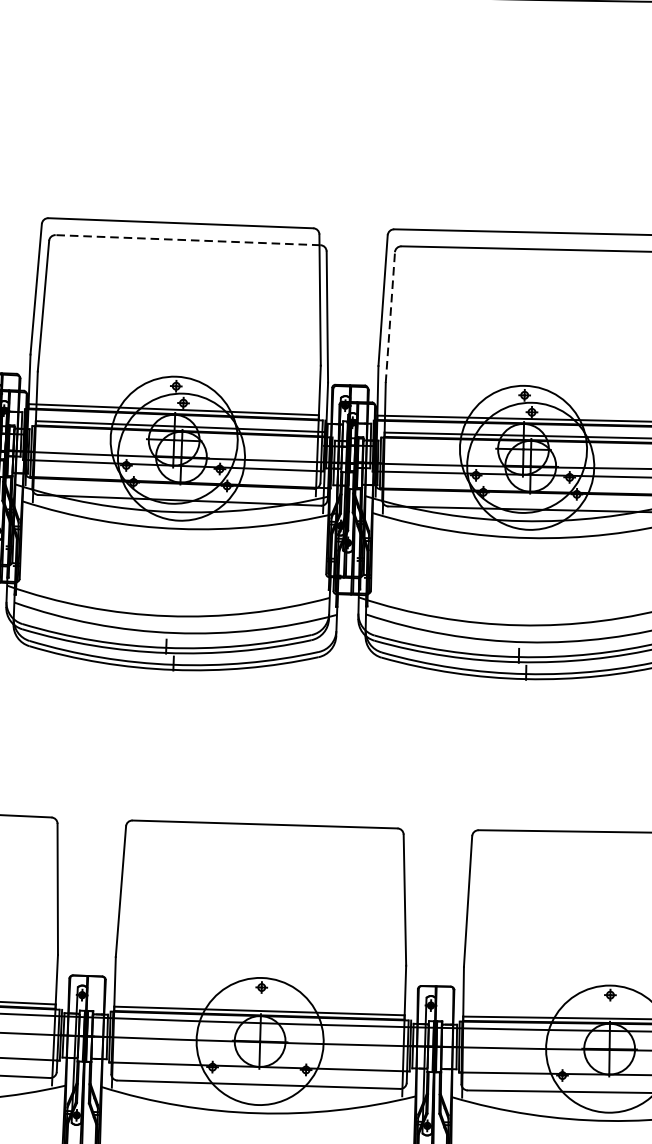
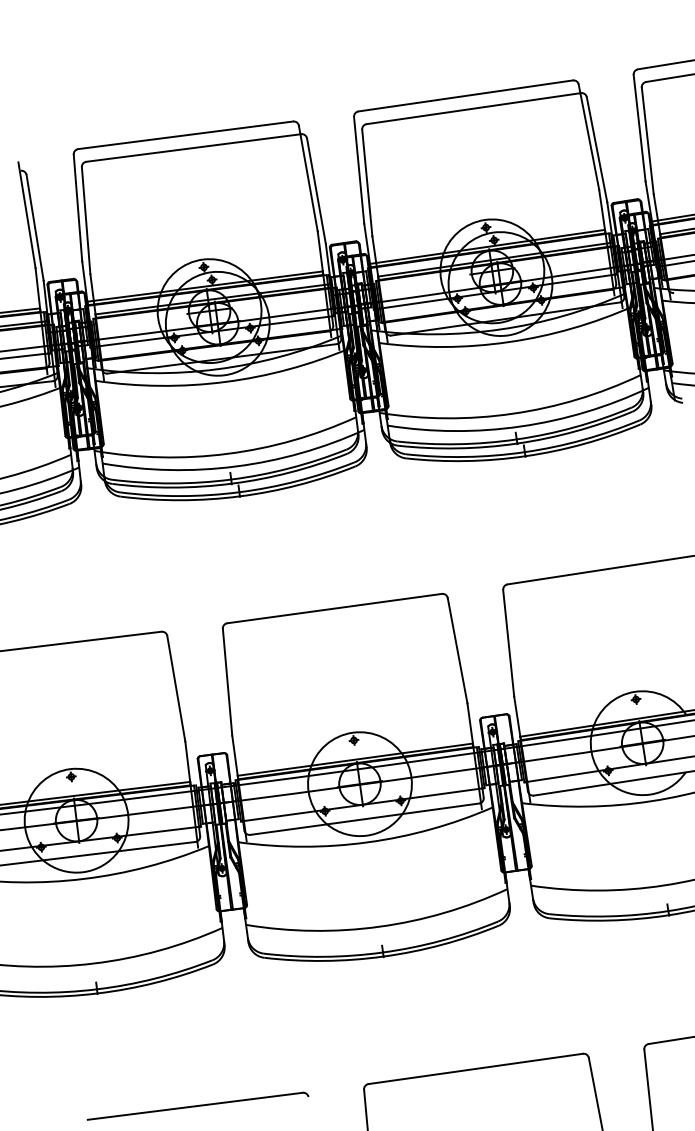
line: (187, 240) -> (193, 148), dashed -> solid
line: (390, 318) -> (367, 183), dashed -> solid

